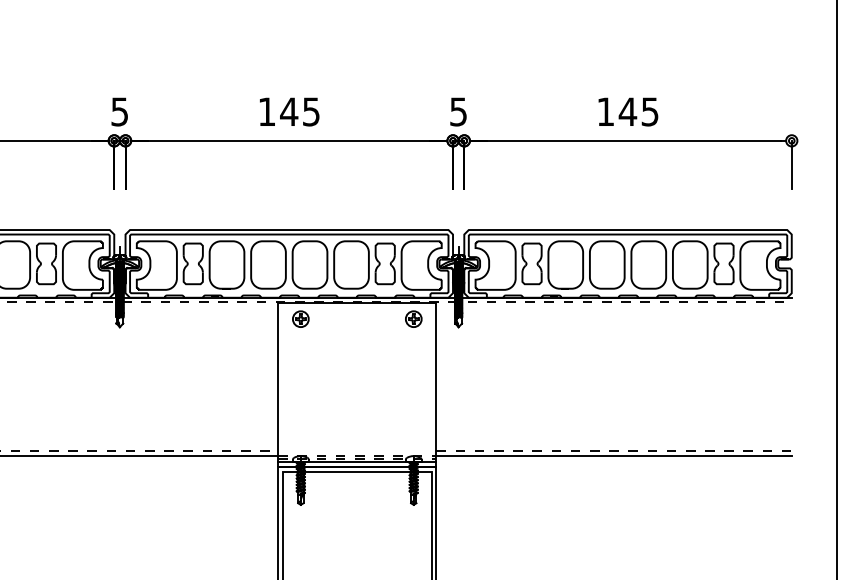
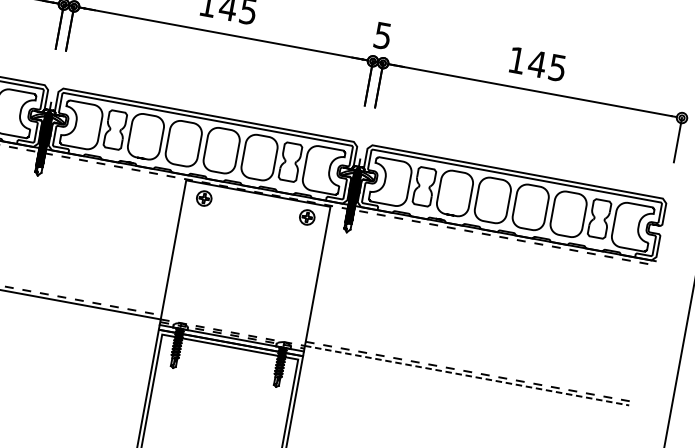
line: (614, 455) -> (467, 375), solid -> dashed

